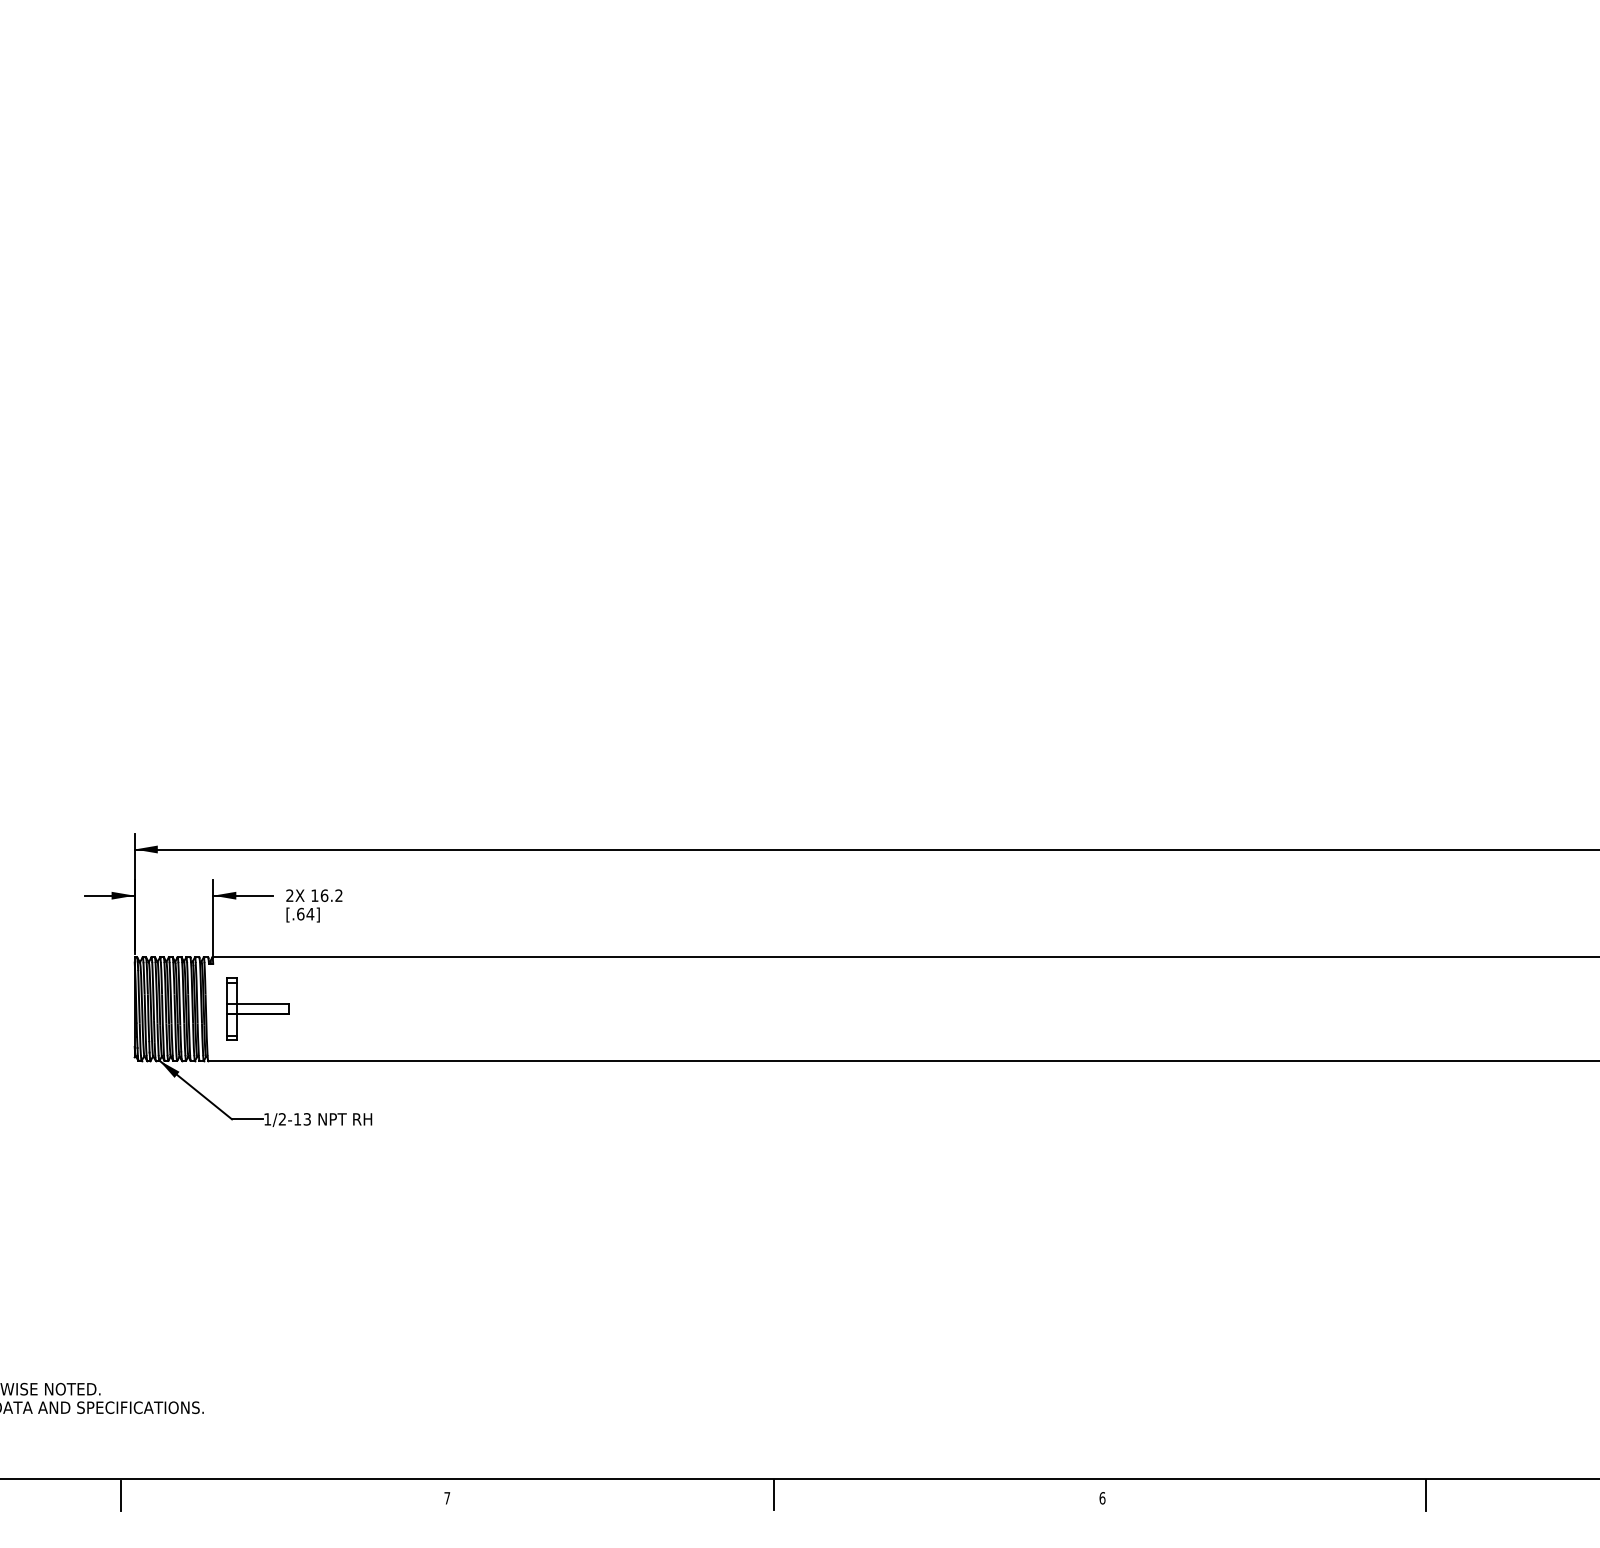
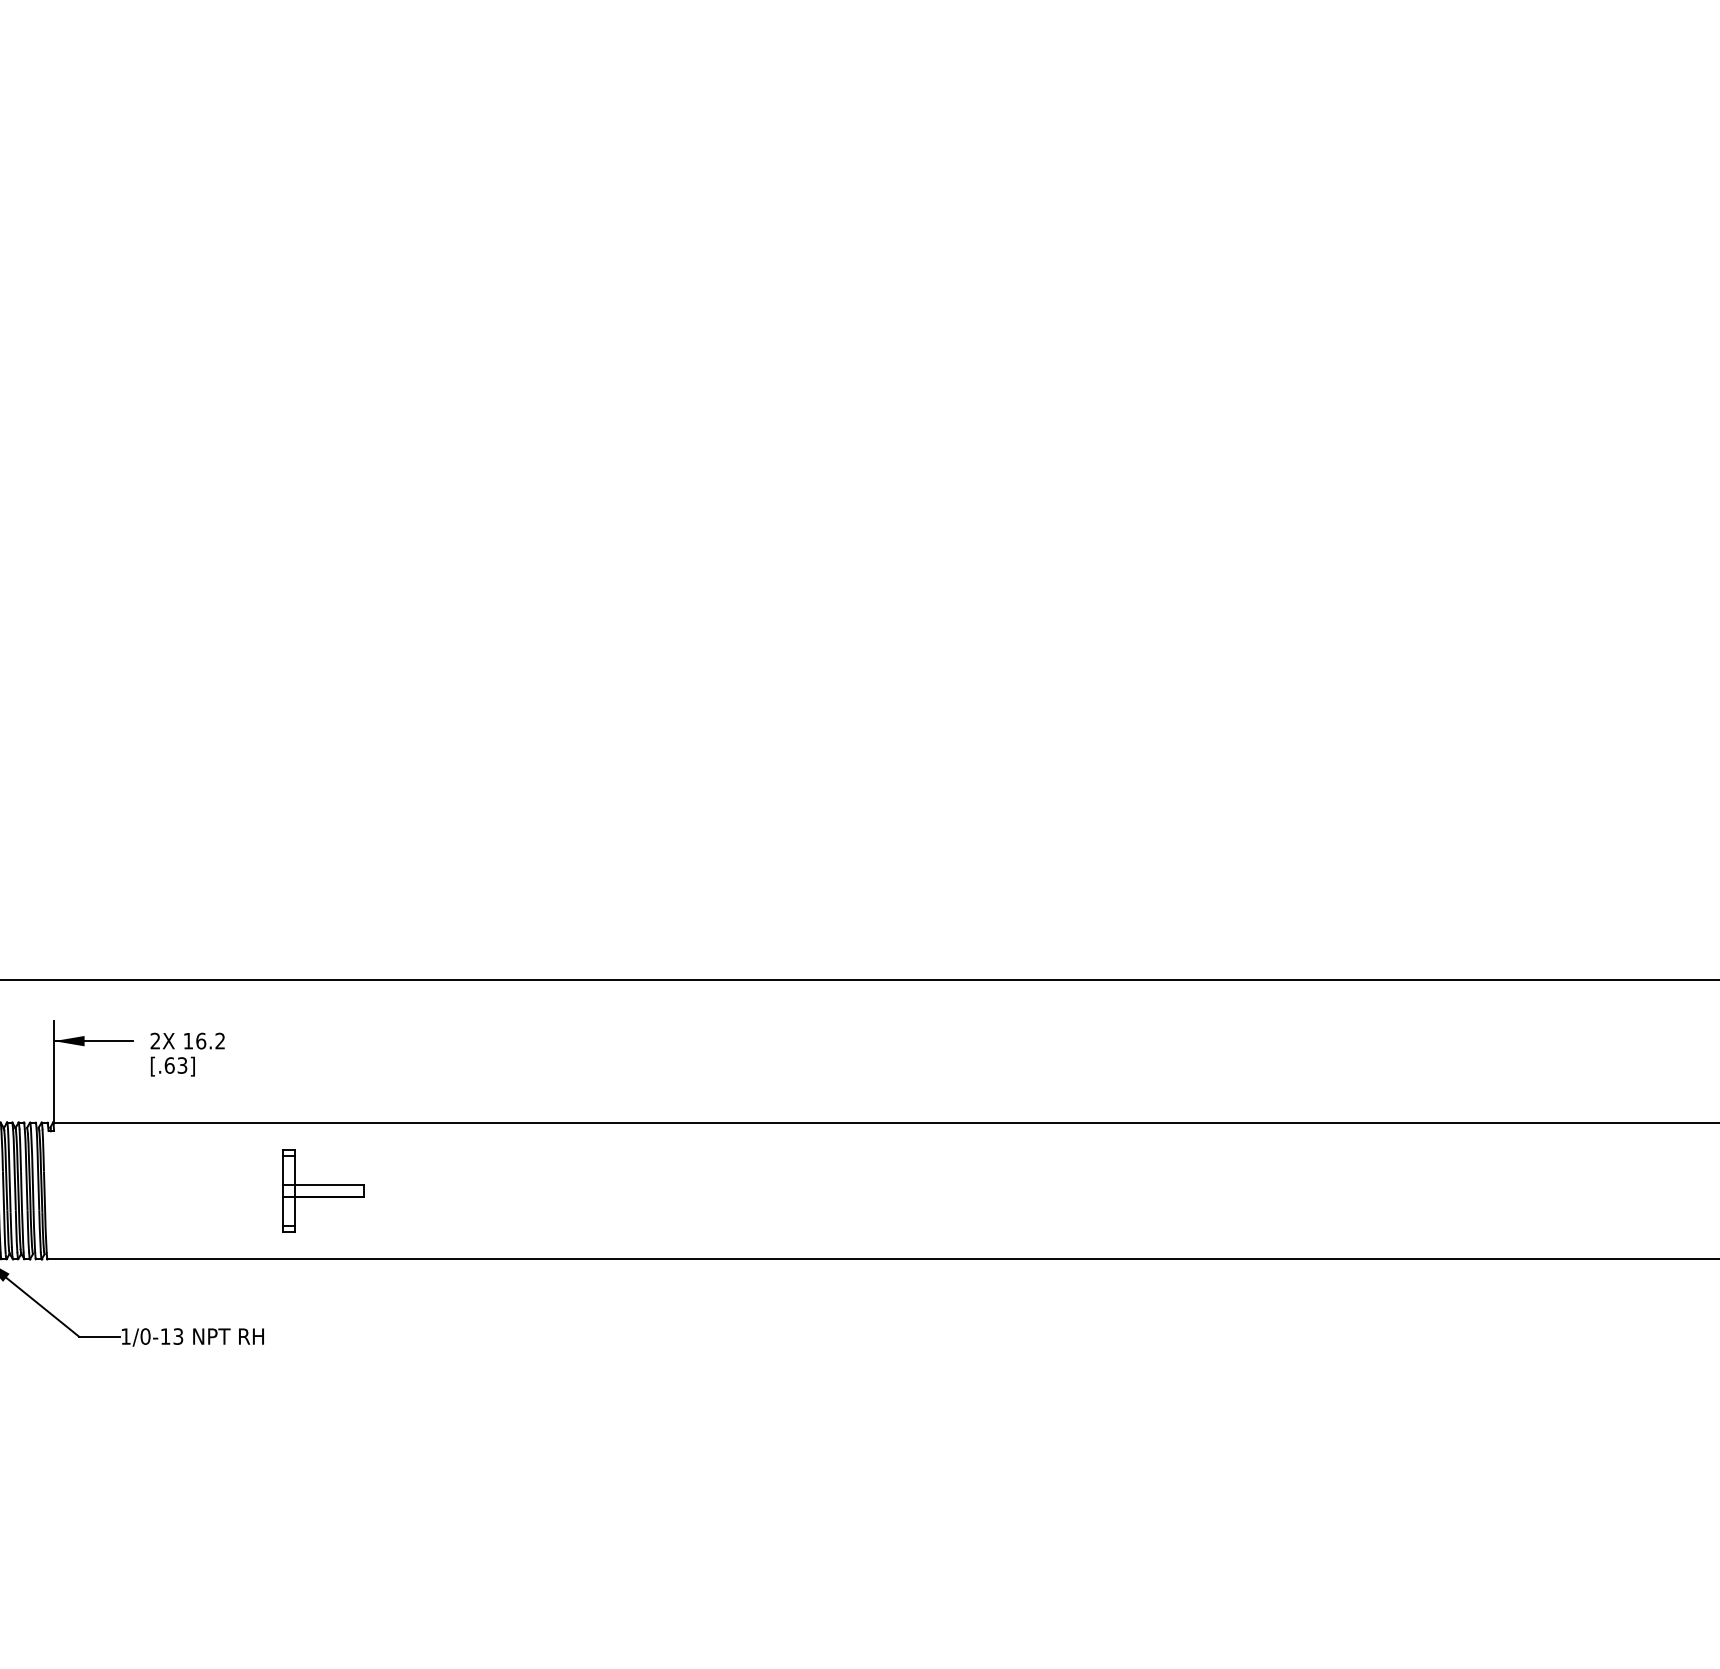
text: (310, 913) -> (182, 1064), [.64] -> [.63]
part: (257, 1008) -> (322, 1190), moved
text: (282, 1119) -> (145, 1336), 1/2-13 -> 1/0-13

